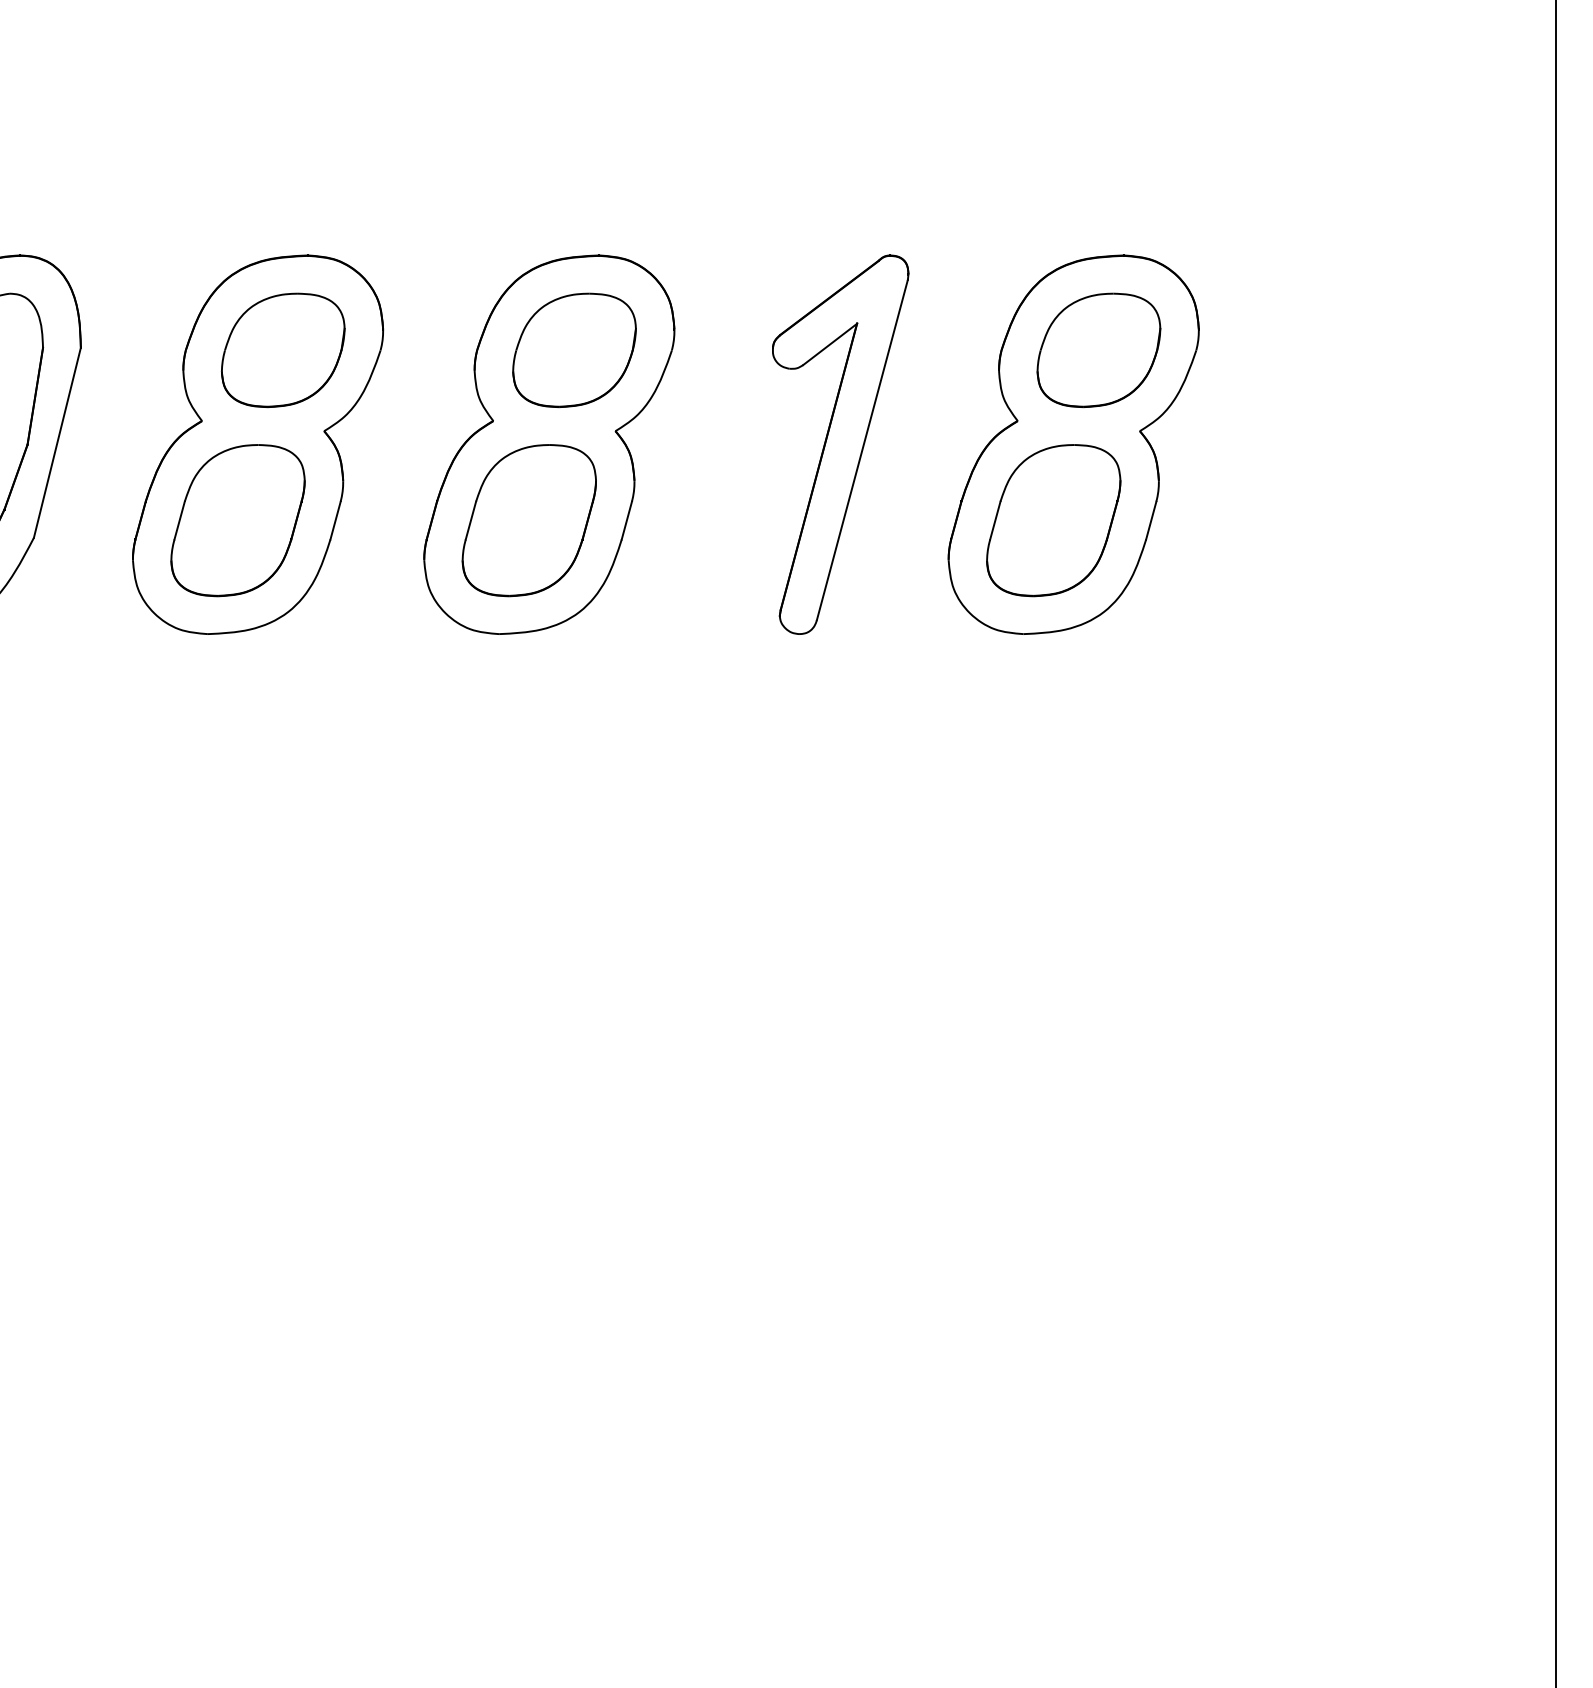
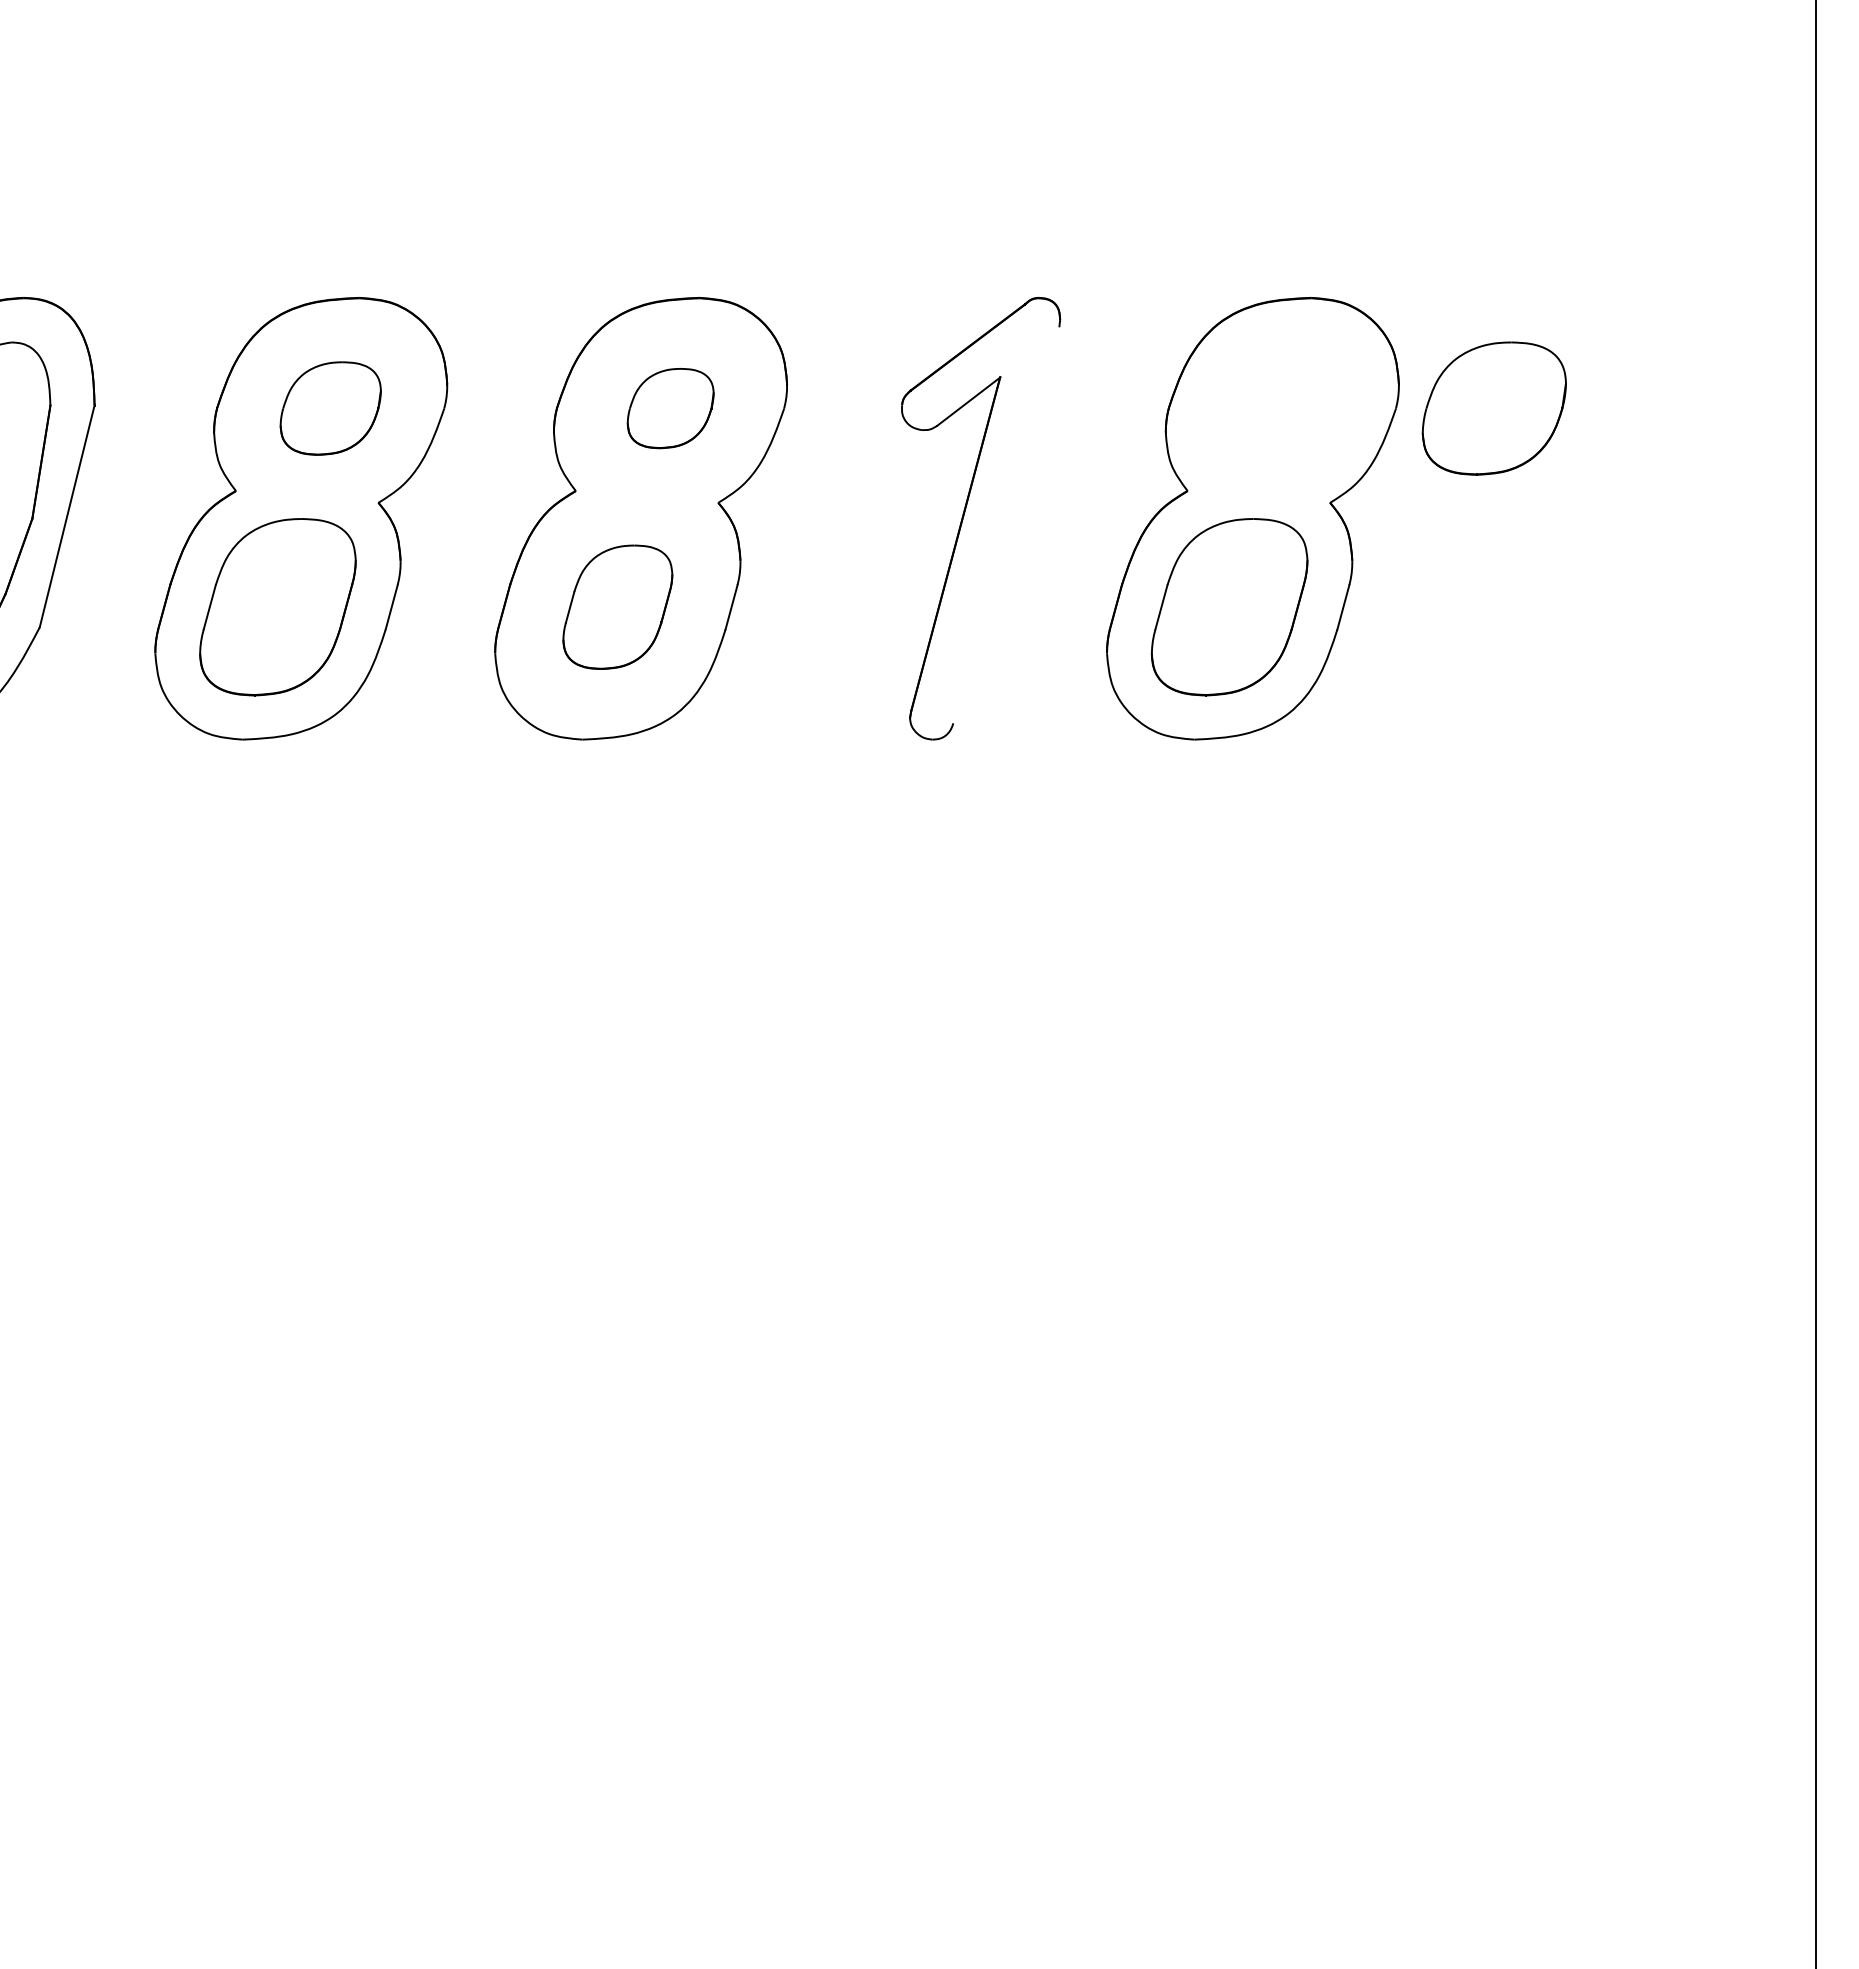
part: (283, 350) -> (330, 408), size x0.7
part: (574, 350) -> (670, 408), size x0.6
part: (1098, 350) -> (1493, 408), moved
line: (862, 449) -> (1006, 524), removed
part: (529, 520) -> (617, 607), size x0.7

